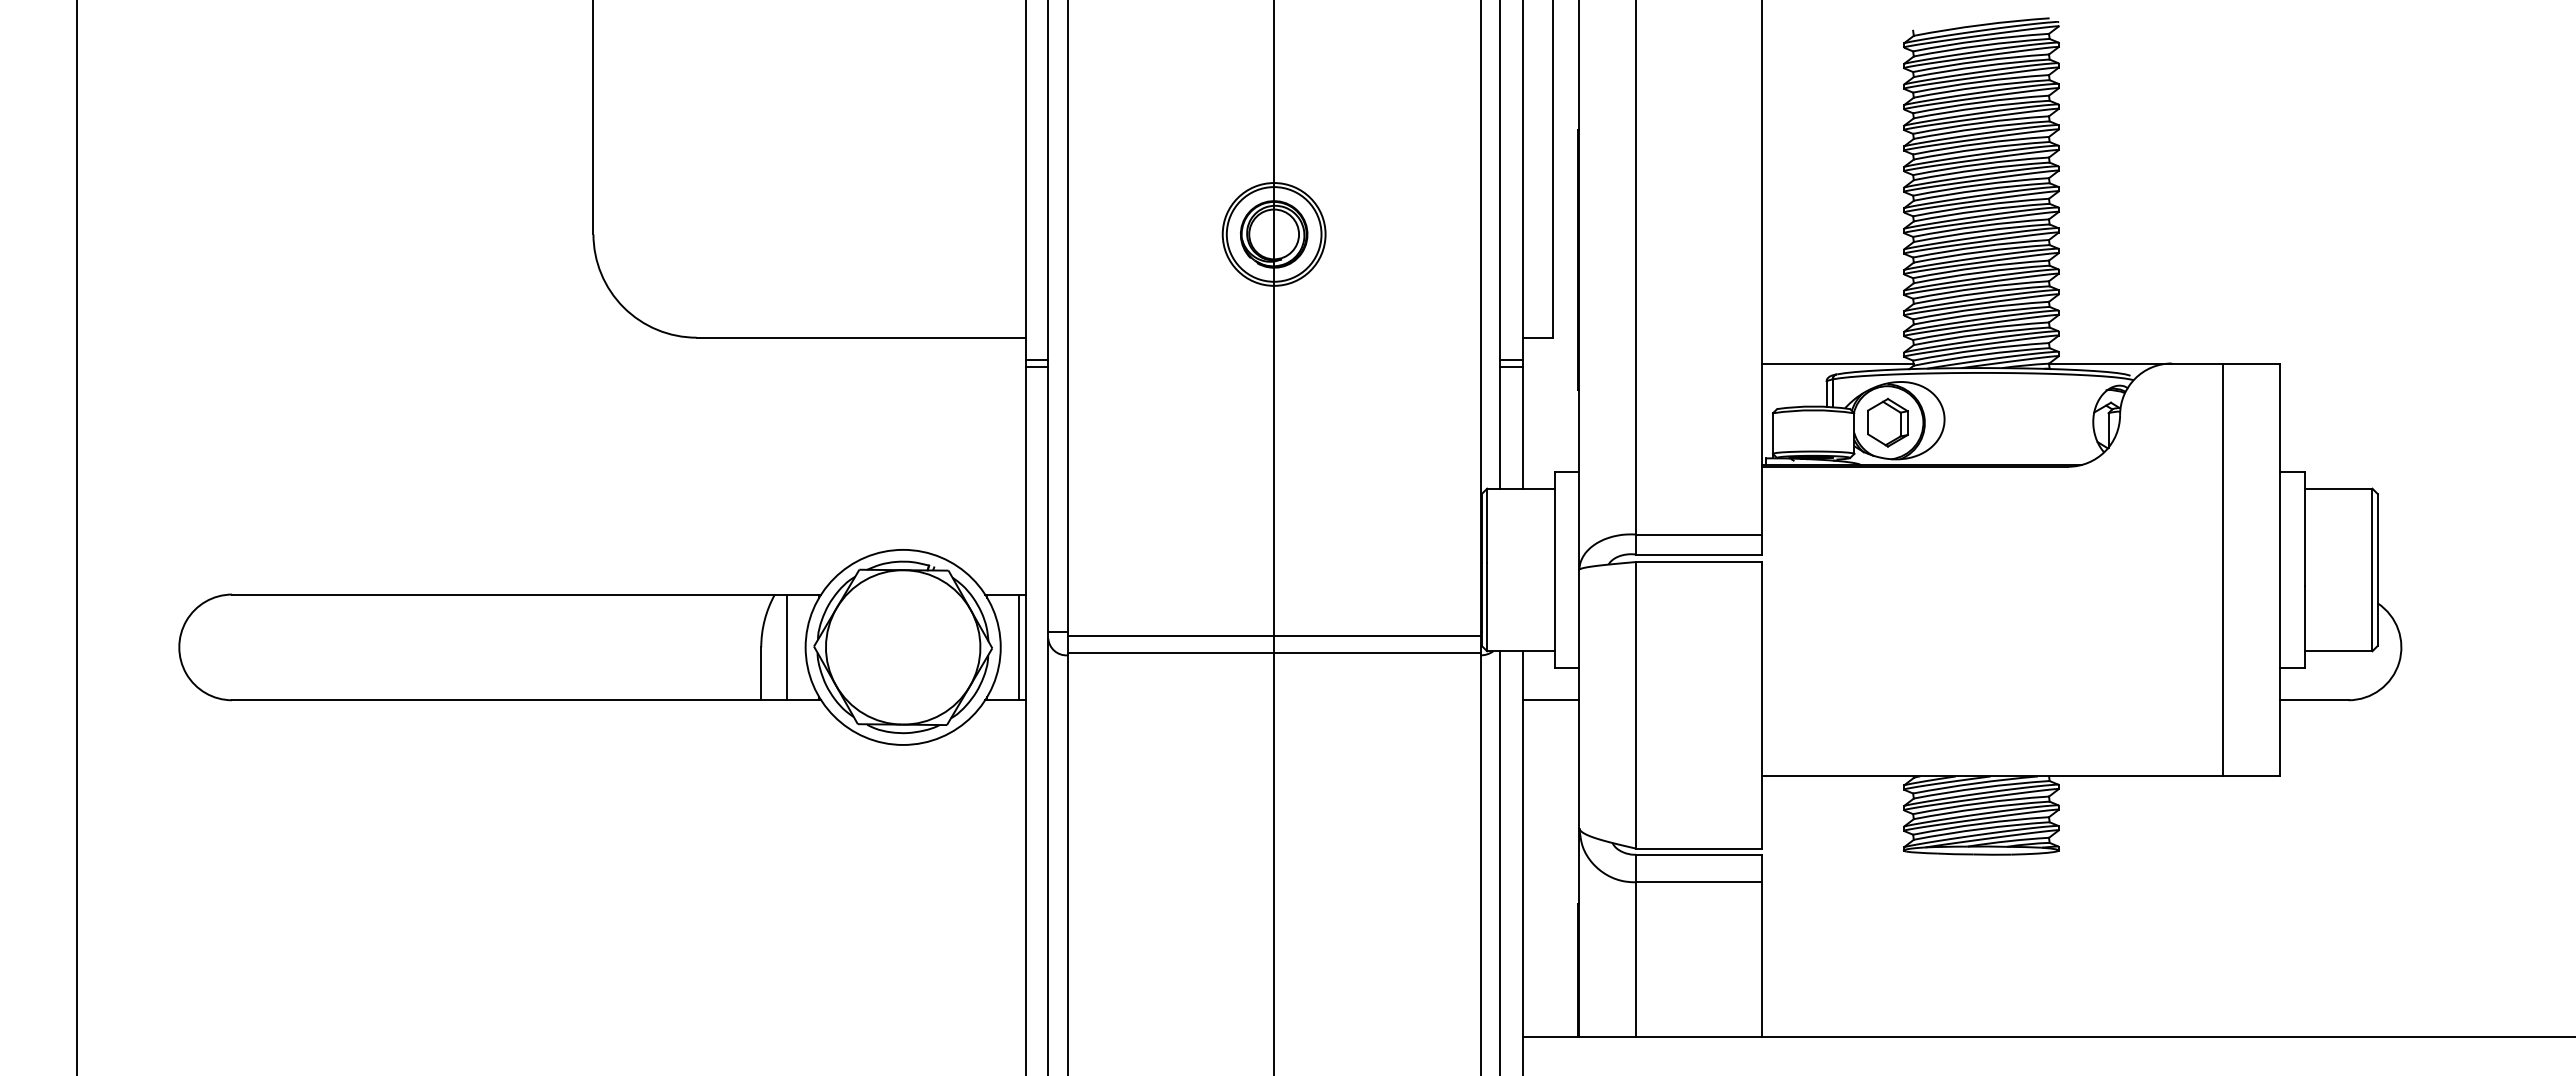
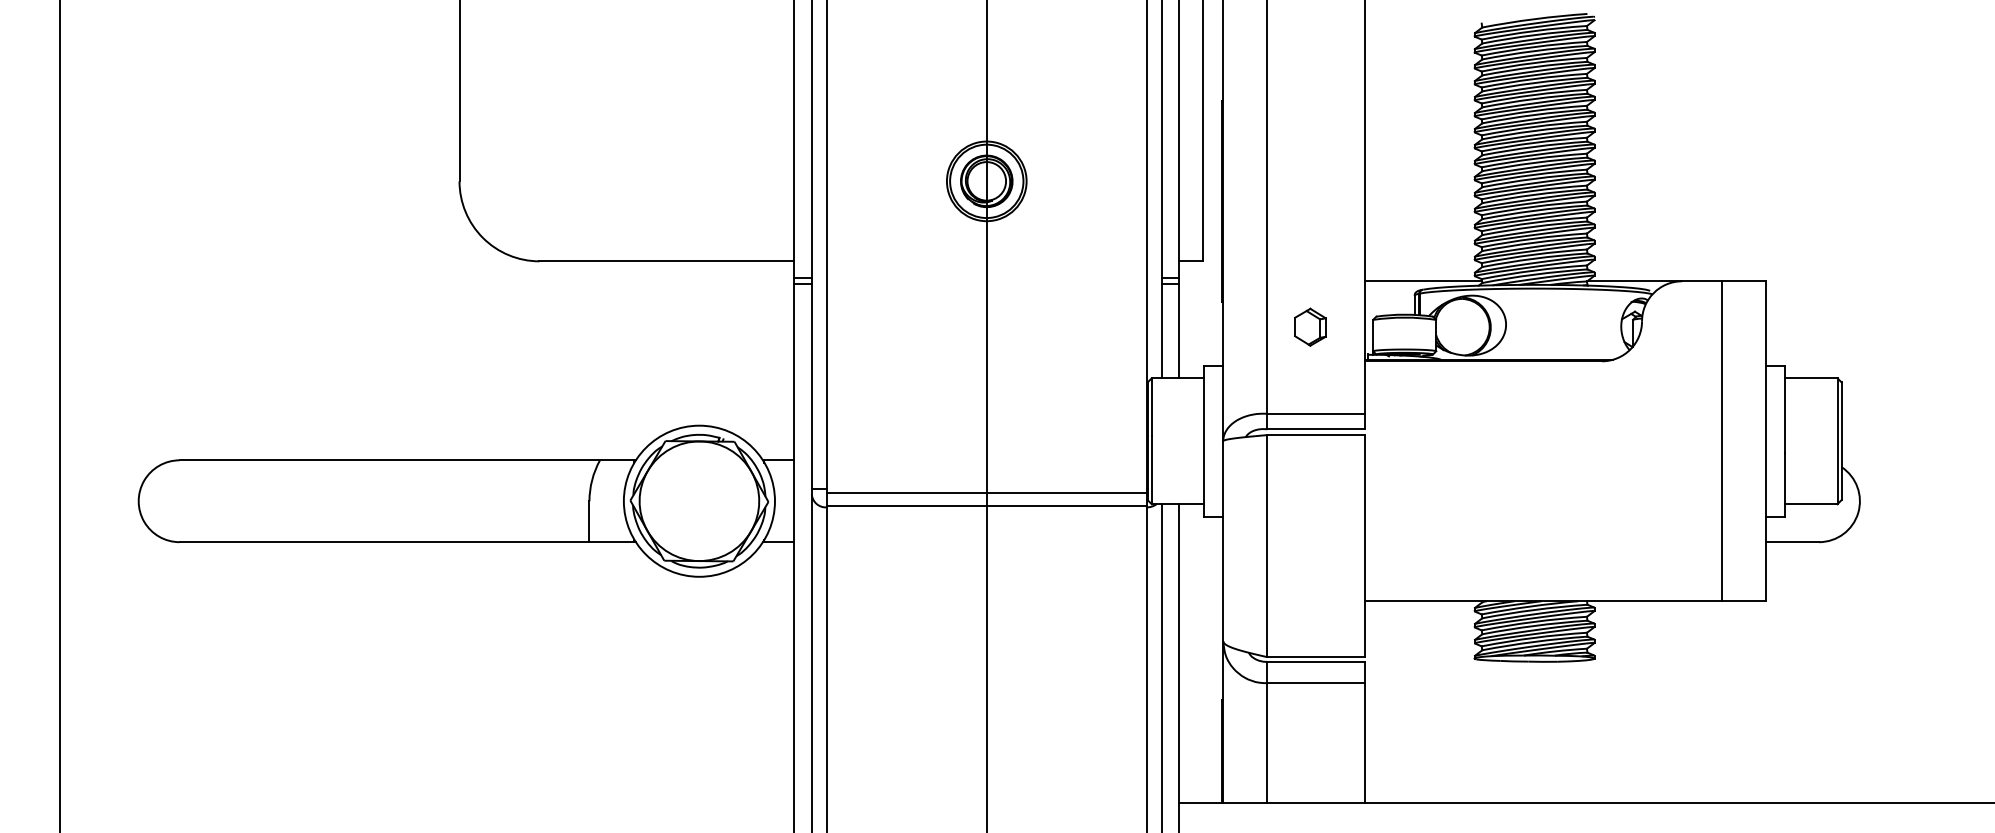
part: (1887, 422) -> (1310, 327), moved
line: (787, 647) -> (609, 501), removed
line: (1019, 647) -> (789, 501), removed
line: (1550, 700) -> (1200, 542), removed

